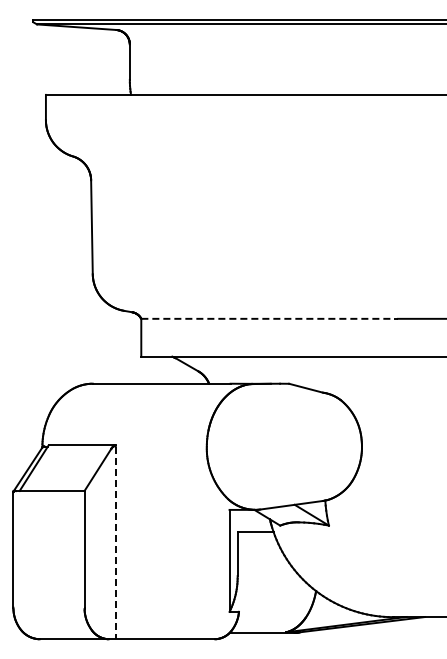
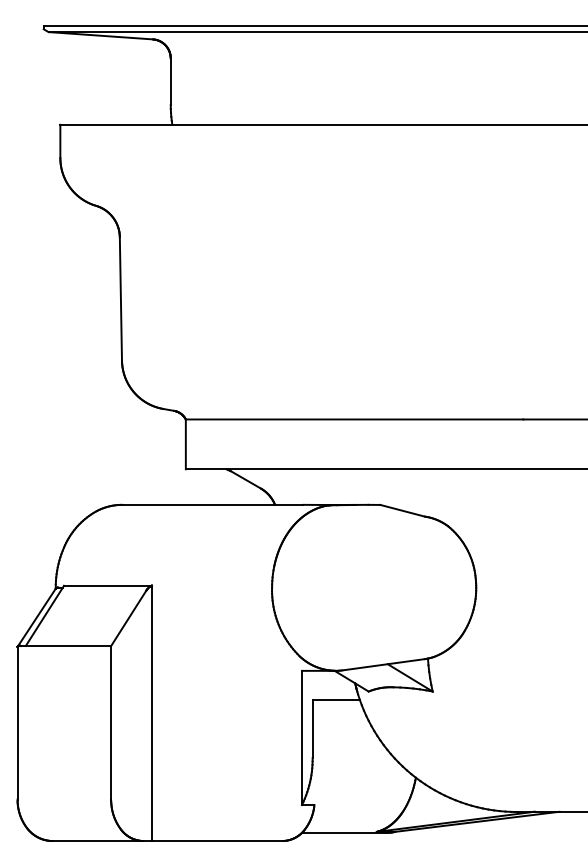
line: (270, 318) -> (355, 419), dashed -> solid
line: (115, 543) -> (151, 715), dashed -> solid

